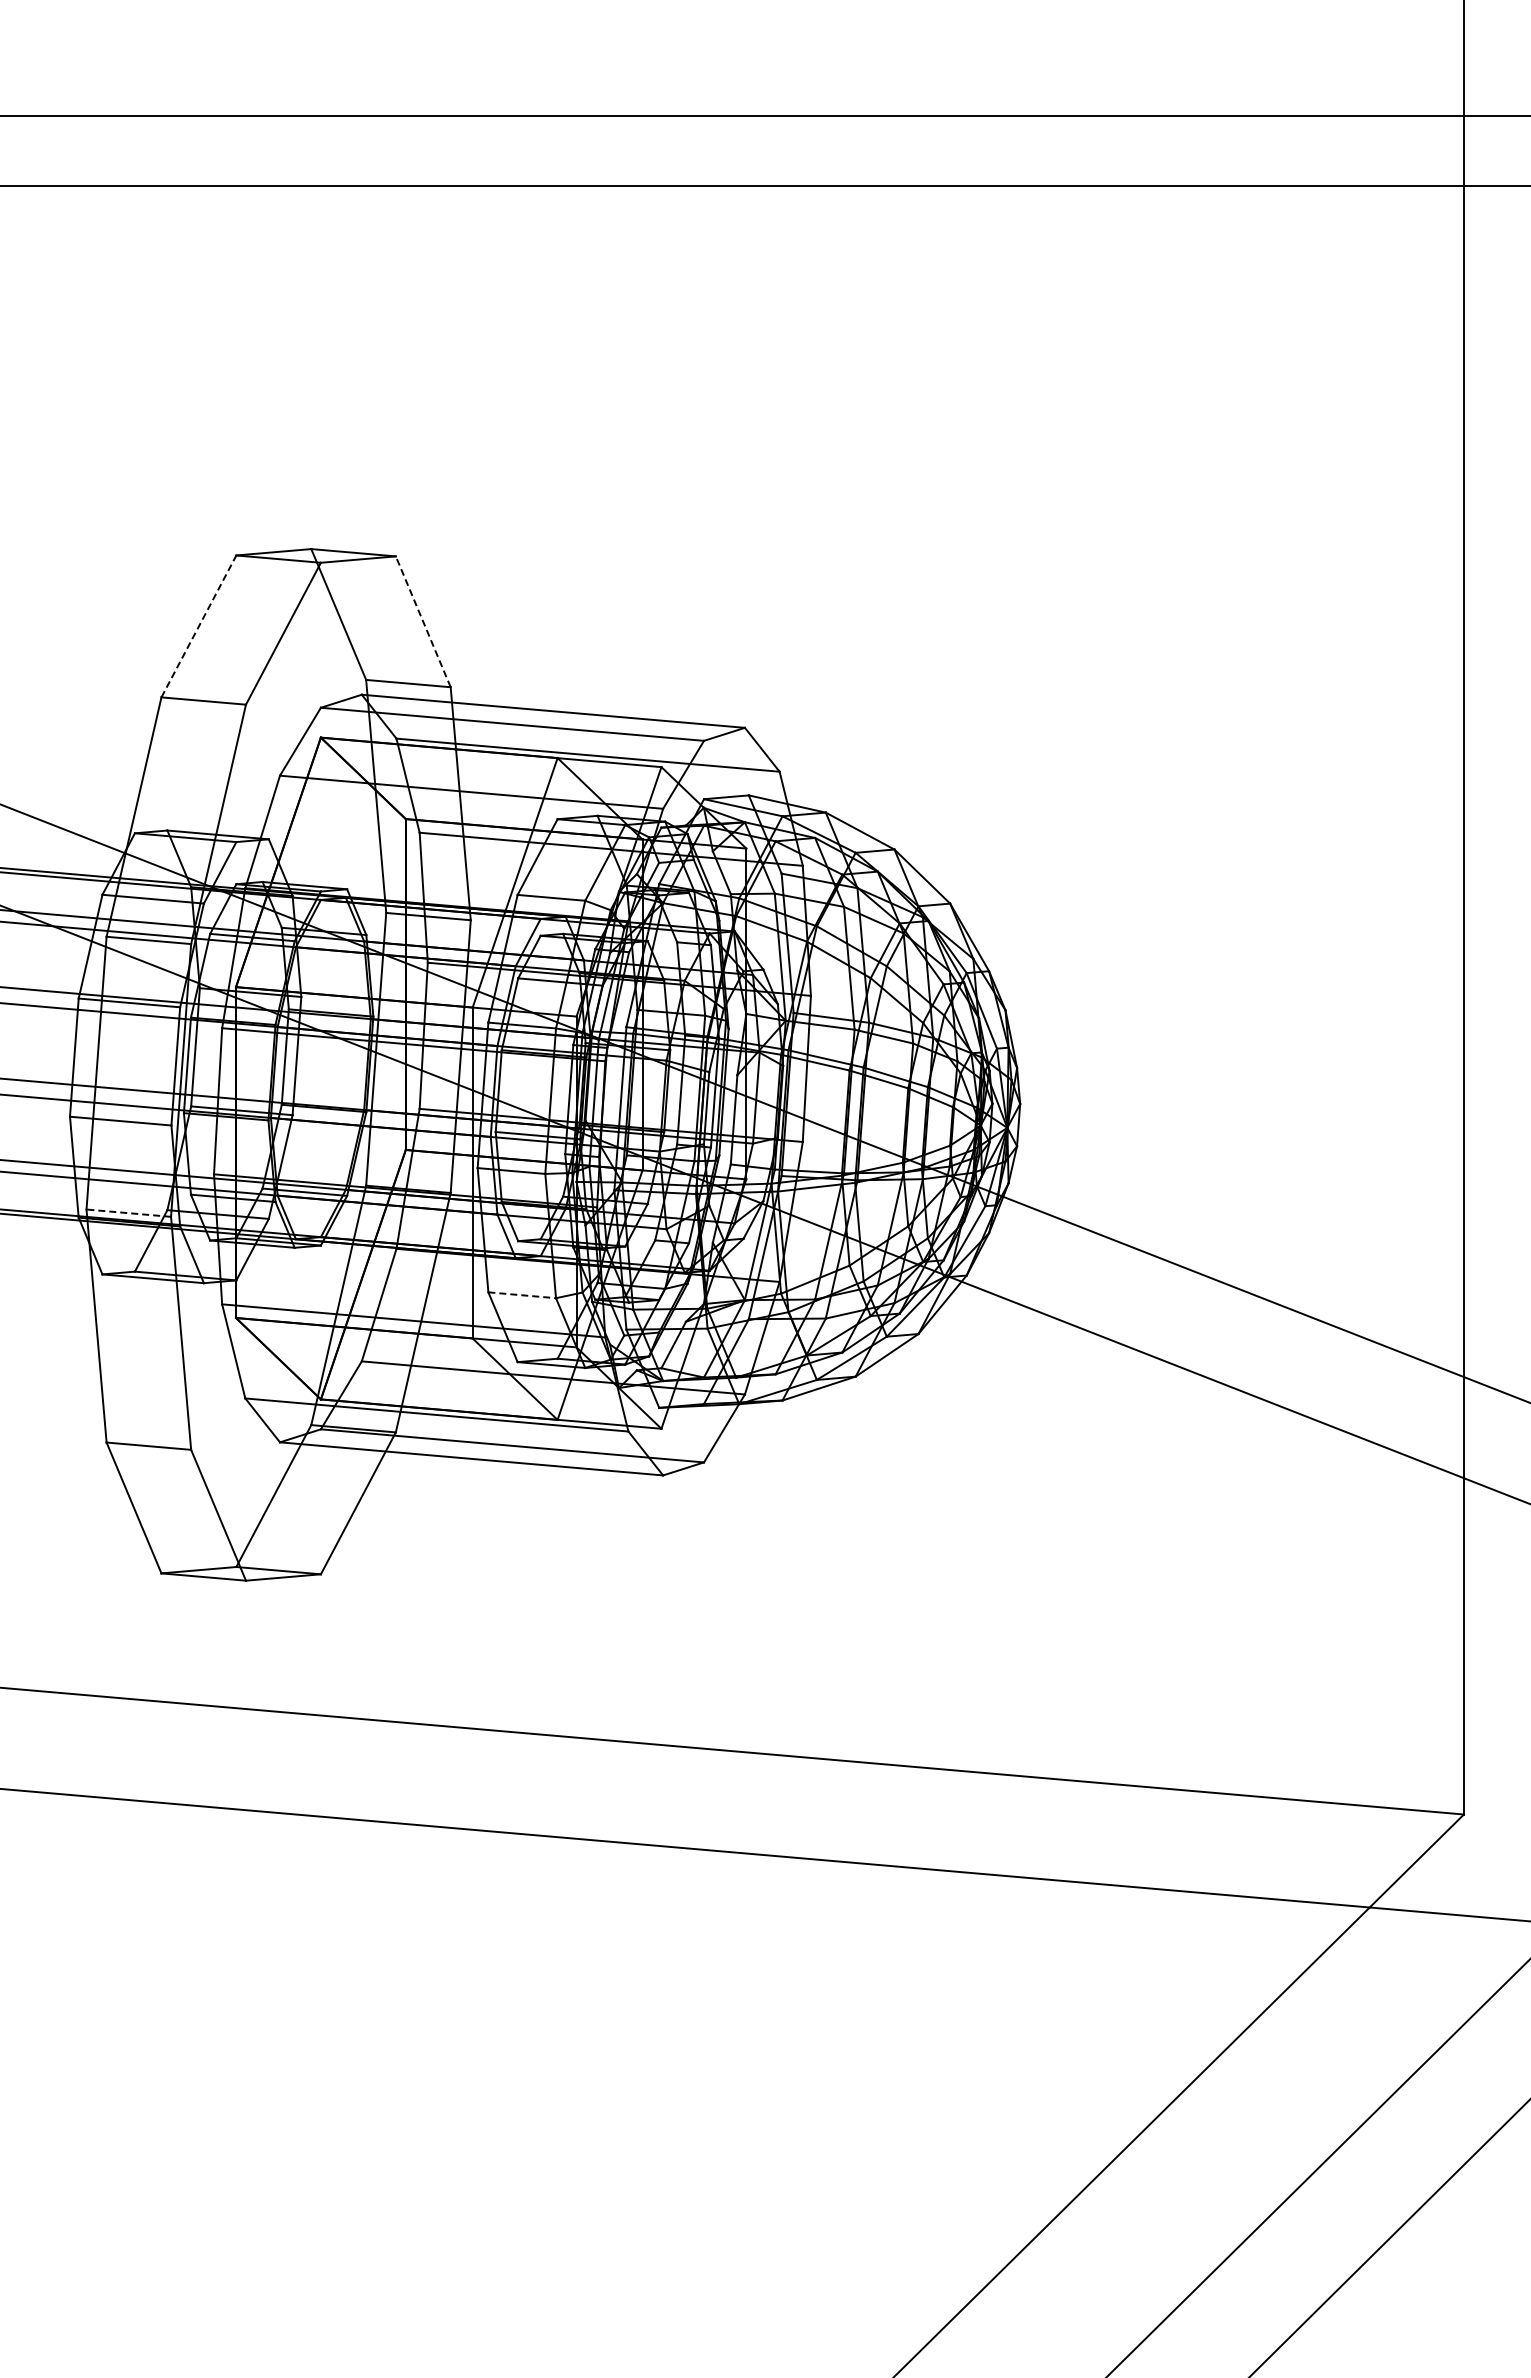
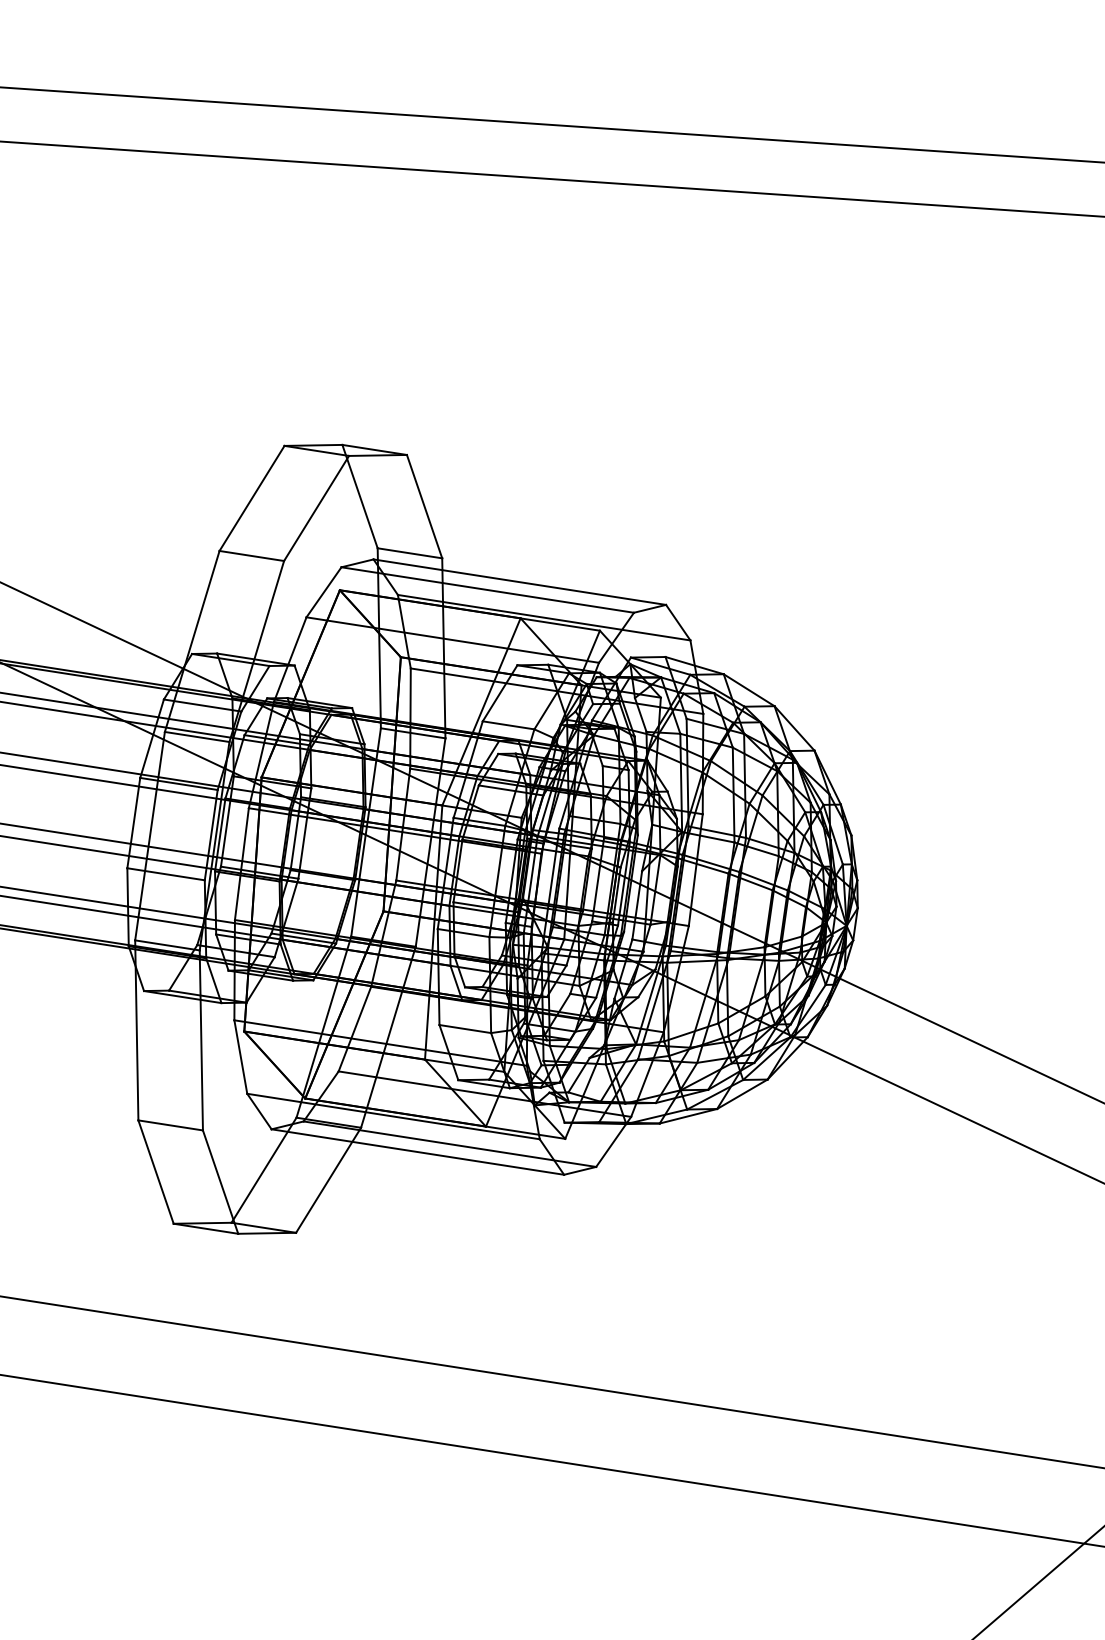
line: (423, 621) -> (424, 506), dashed -> solid
line: (199, 625) -> (252, 497), dashed -> solid
line: (128, 1213) -> (167, 945), dashed -> solid
line: (522, 1295) -> (465, 1029), dashed -> solid

